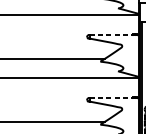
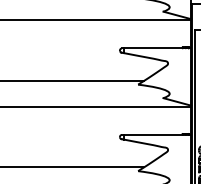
line: (114, 35) -> (157, 48), dashed -> solid
line: (114, 97) -> (157, 134), dashed -> solid

